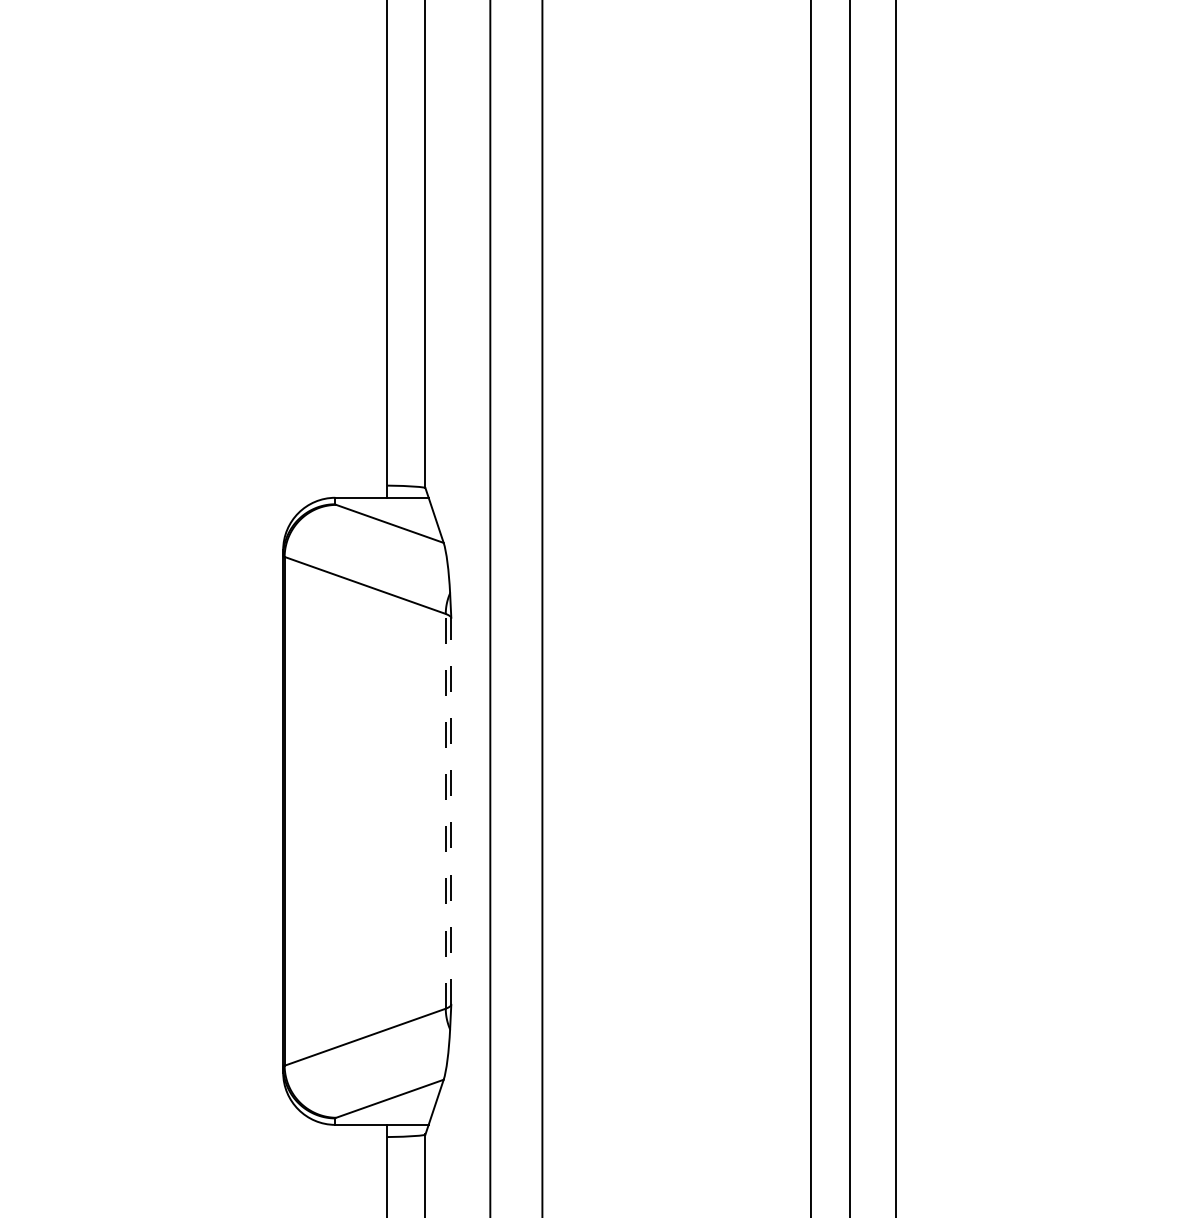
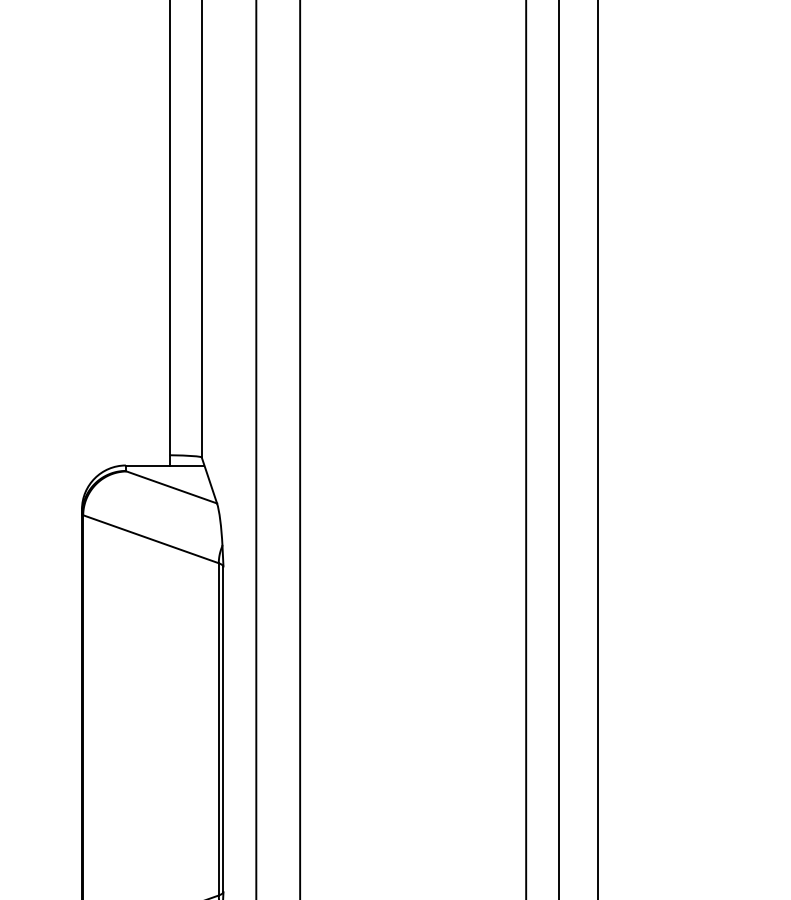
line: (445, 810) -> (218, 728), dashed -> solid
line: (451, 811) -> (223, 729), dashed -> solid

